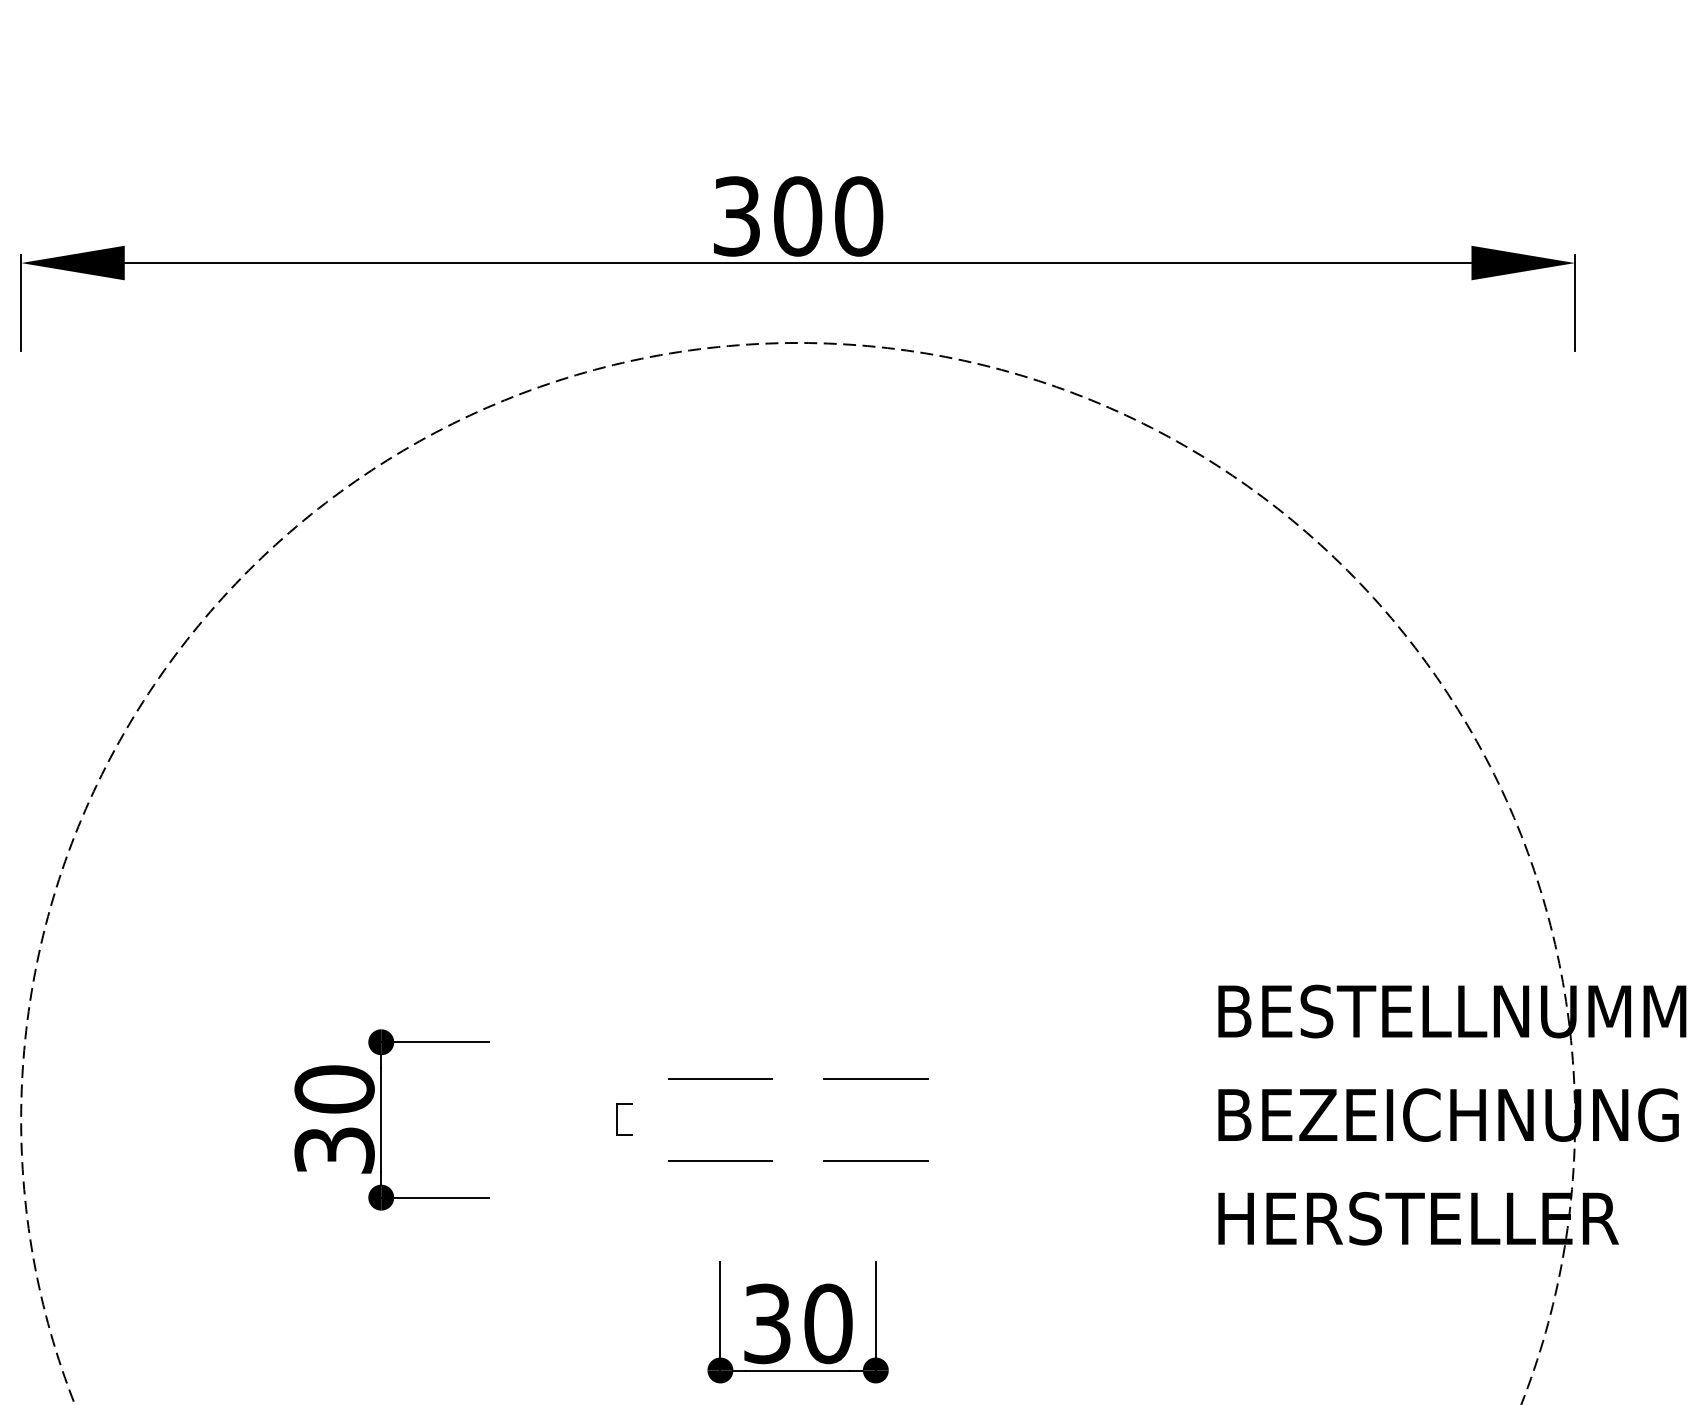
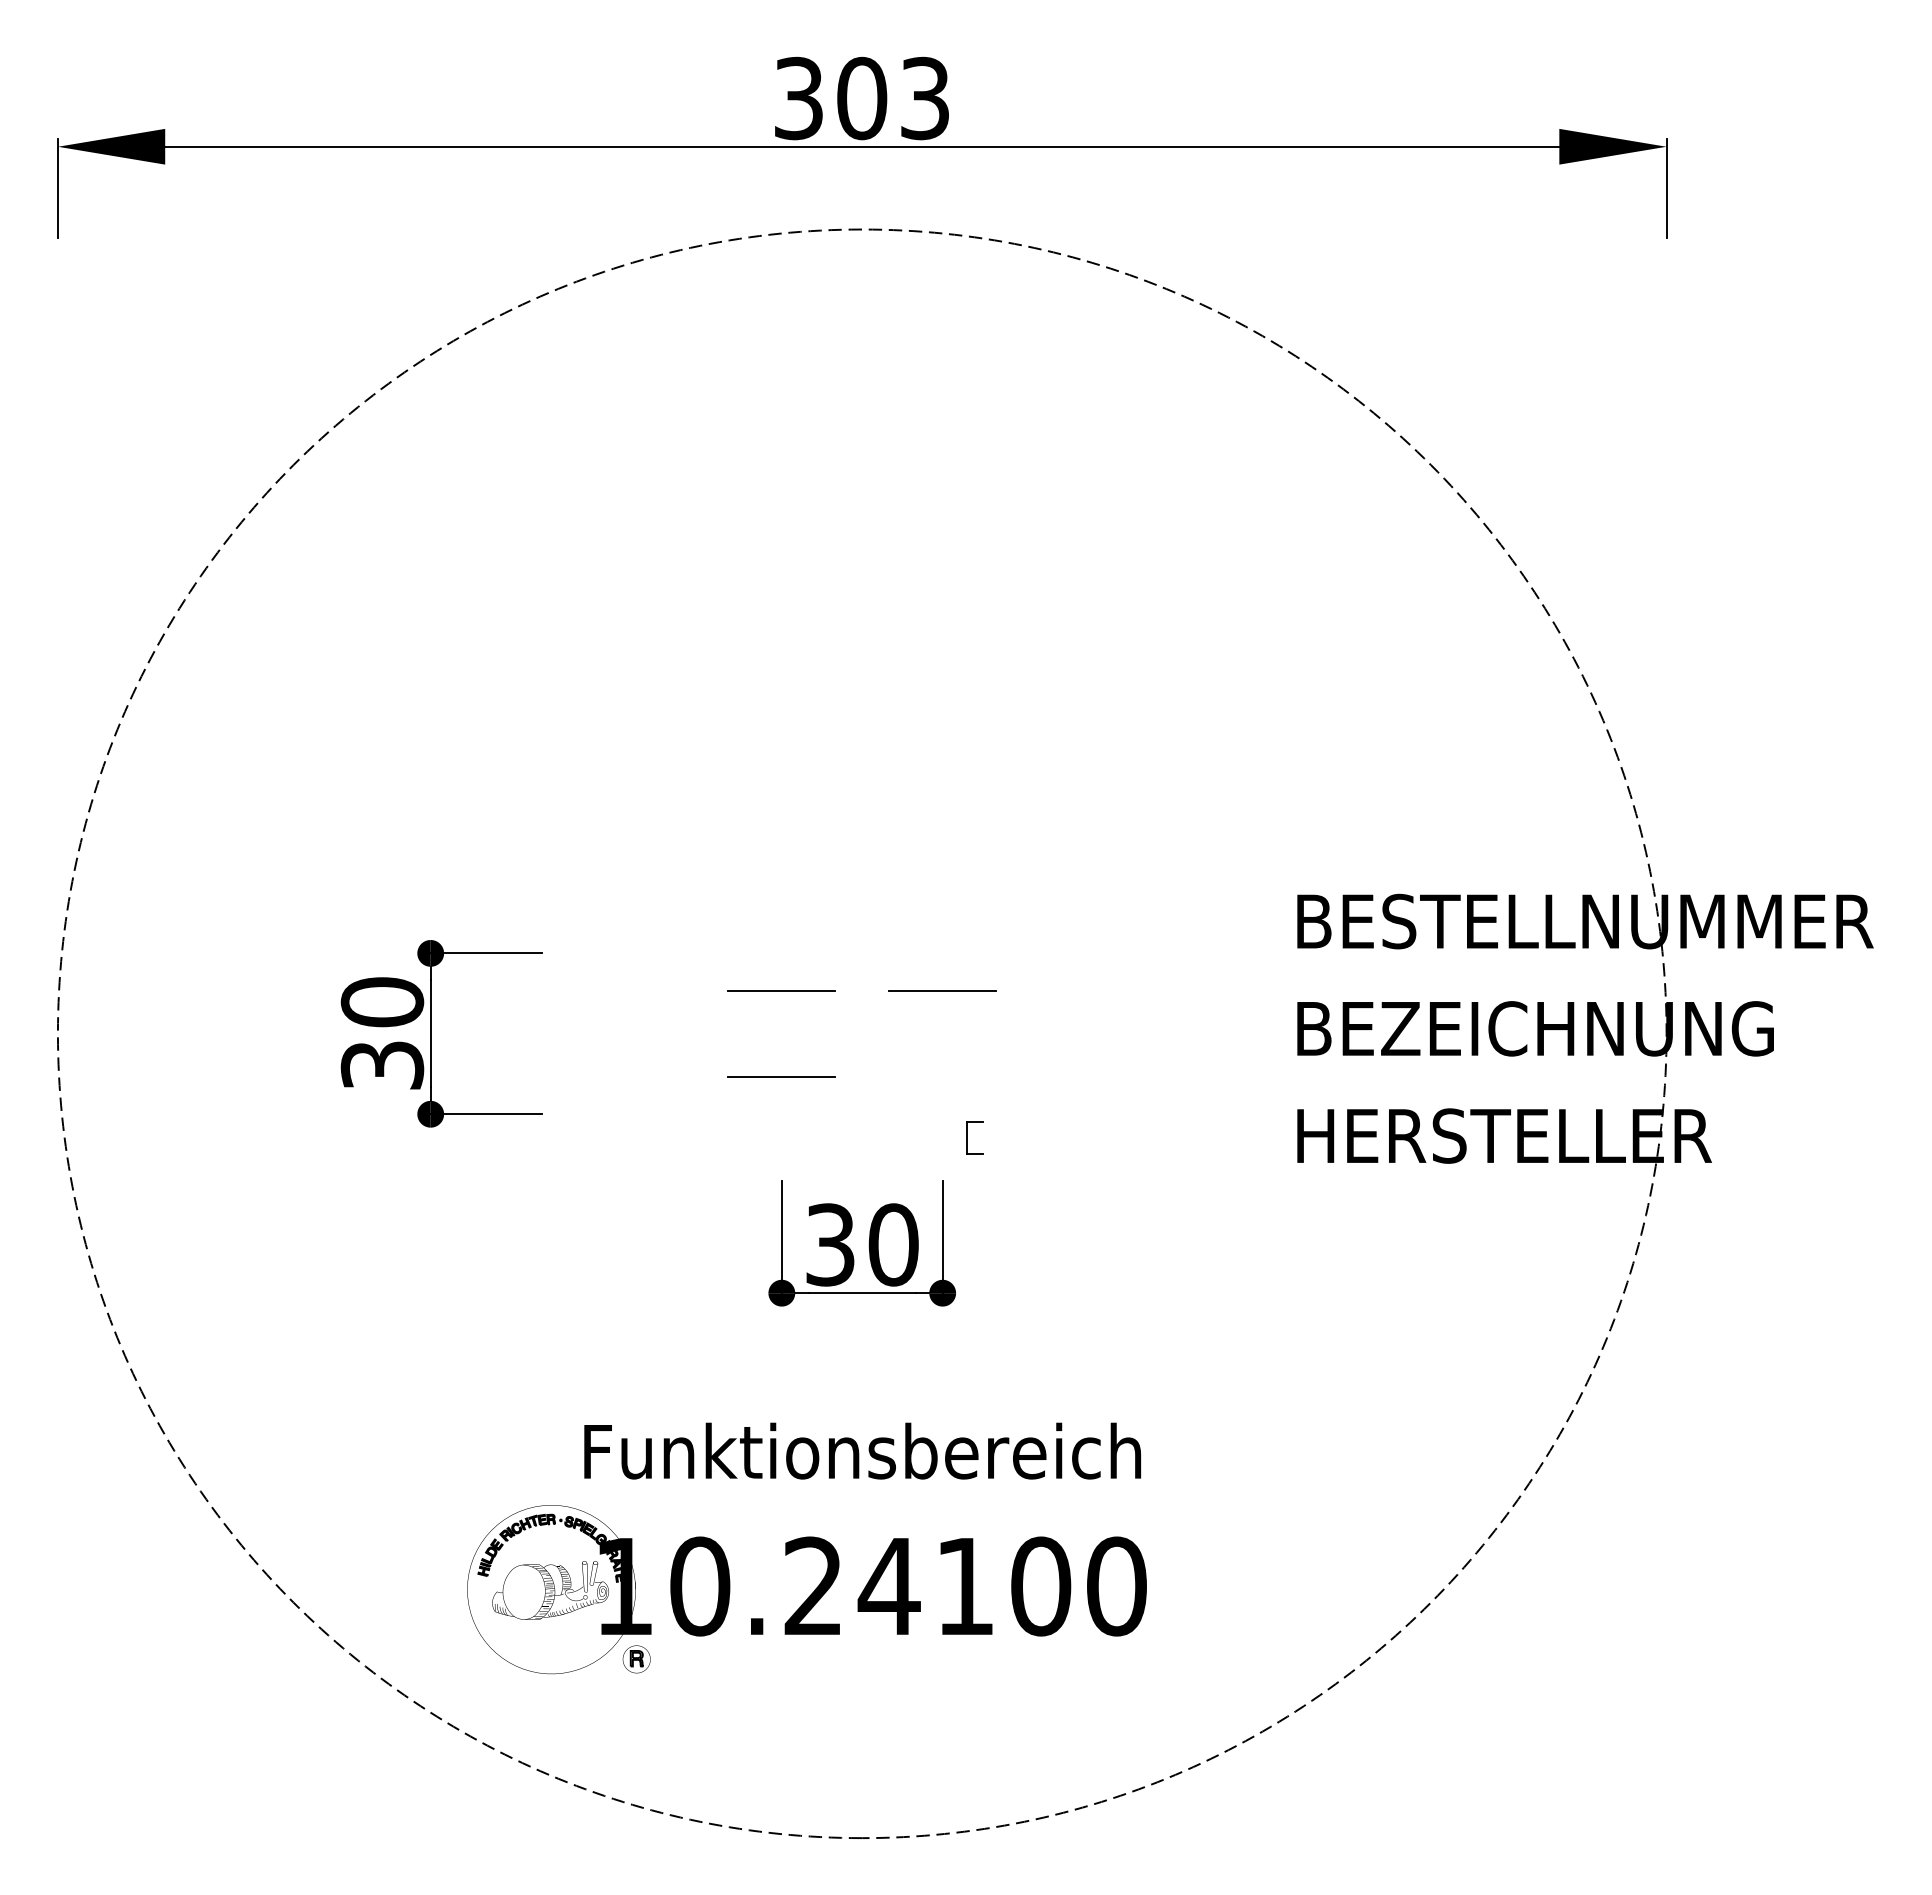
text: (859, 216) -> (925, 98), 300 -> 303
part: (617, 1119) -> (967, 1137), moved
line: (875, 1161) -> (942, 1076), removed

